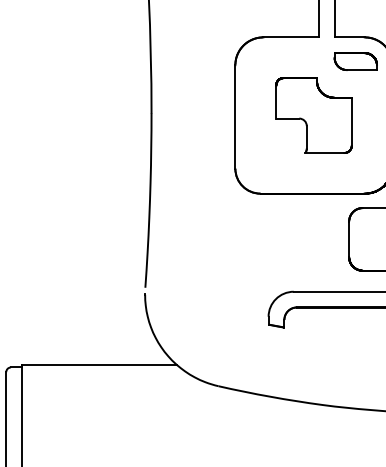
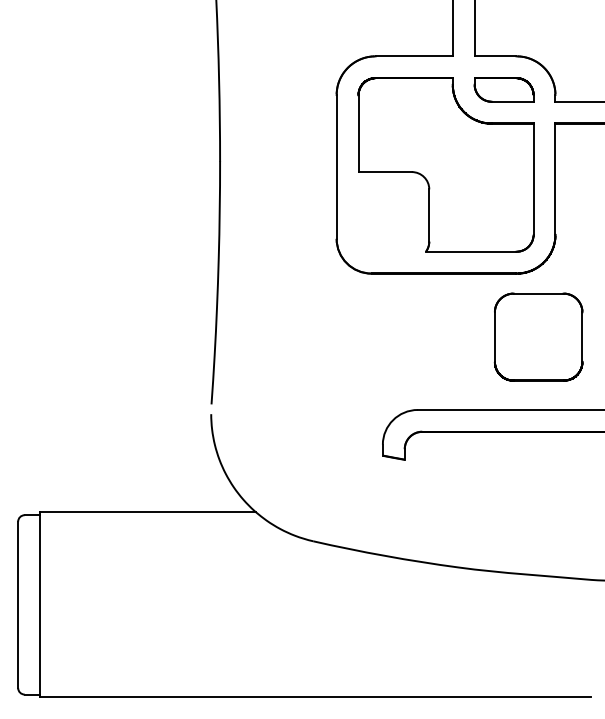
part: (313, 115) -> (445, 164), size x1.67

